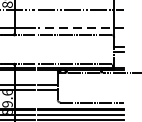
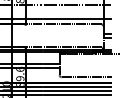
line: (80, 28) -> (77, 19), dashed -> solid

